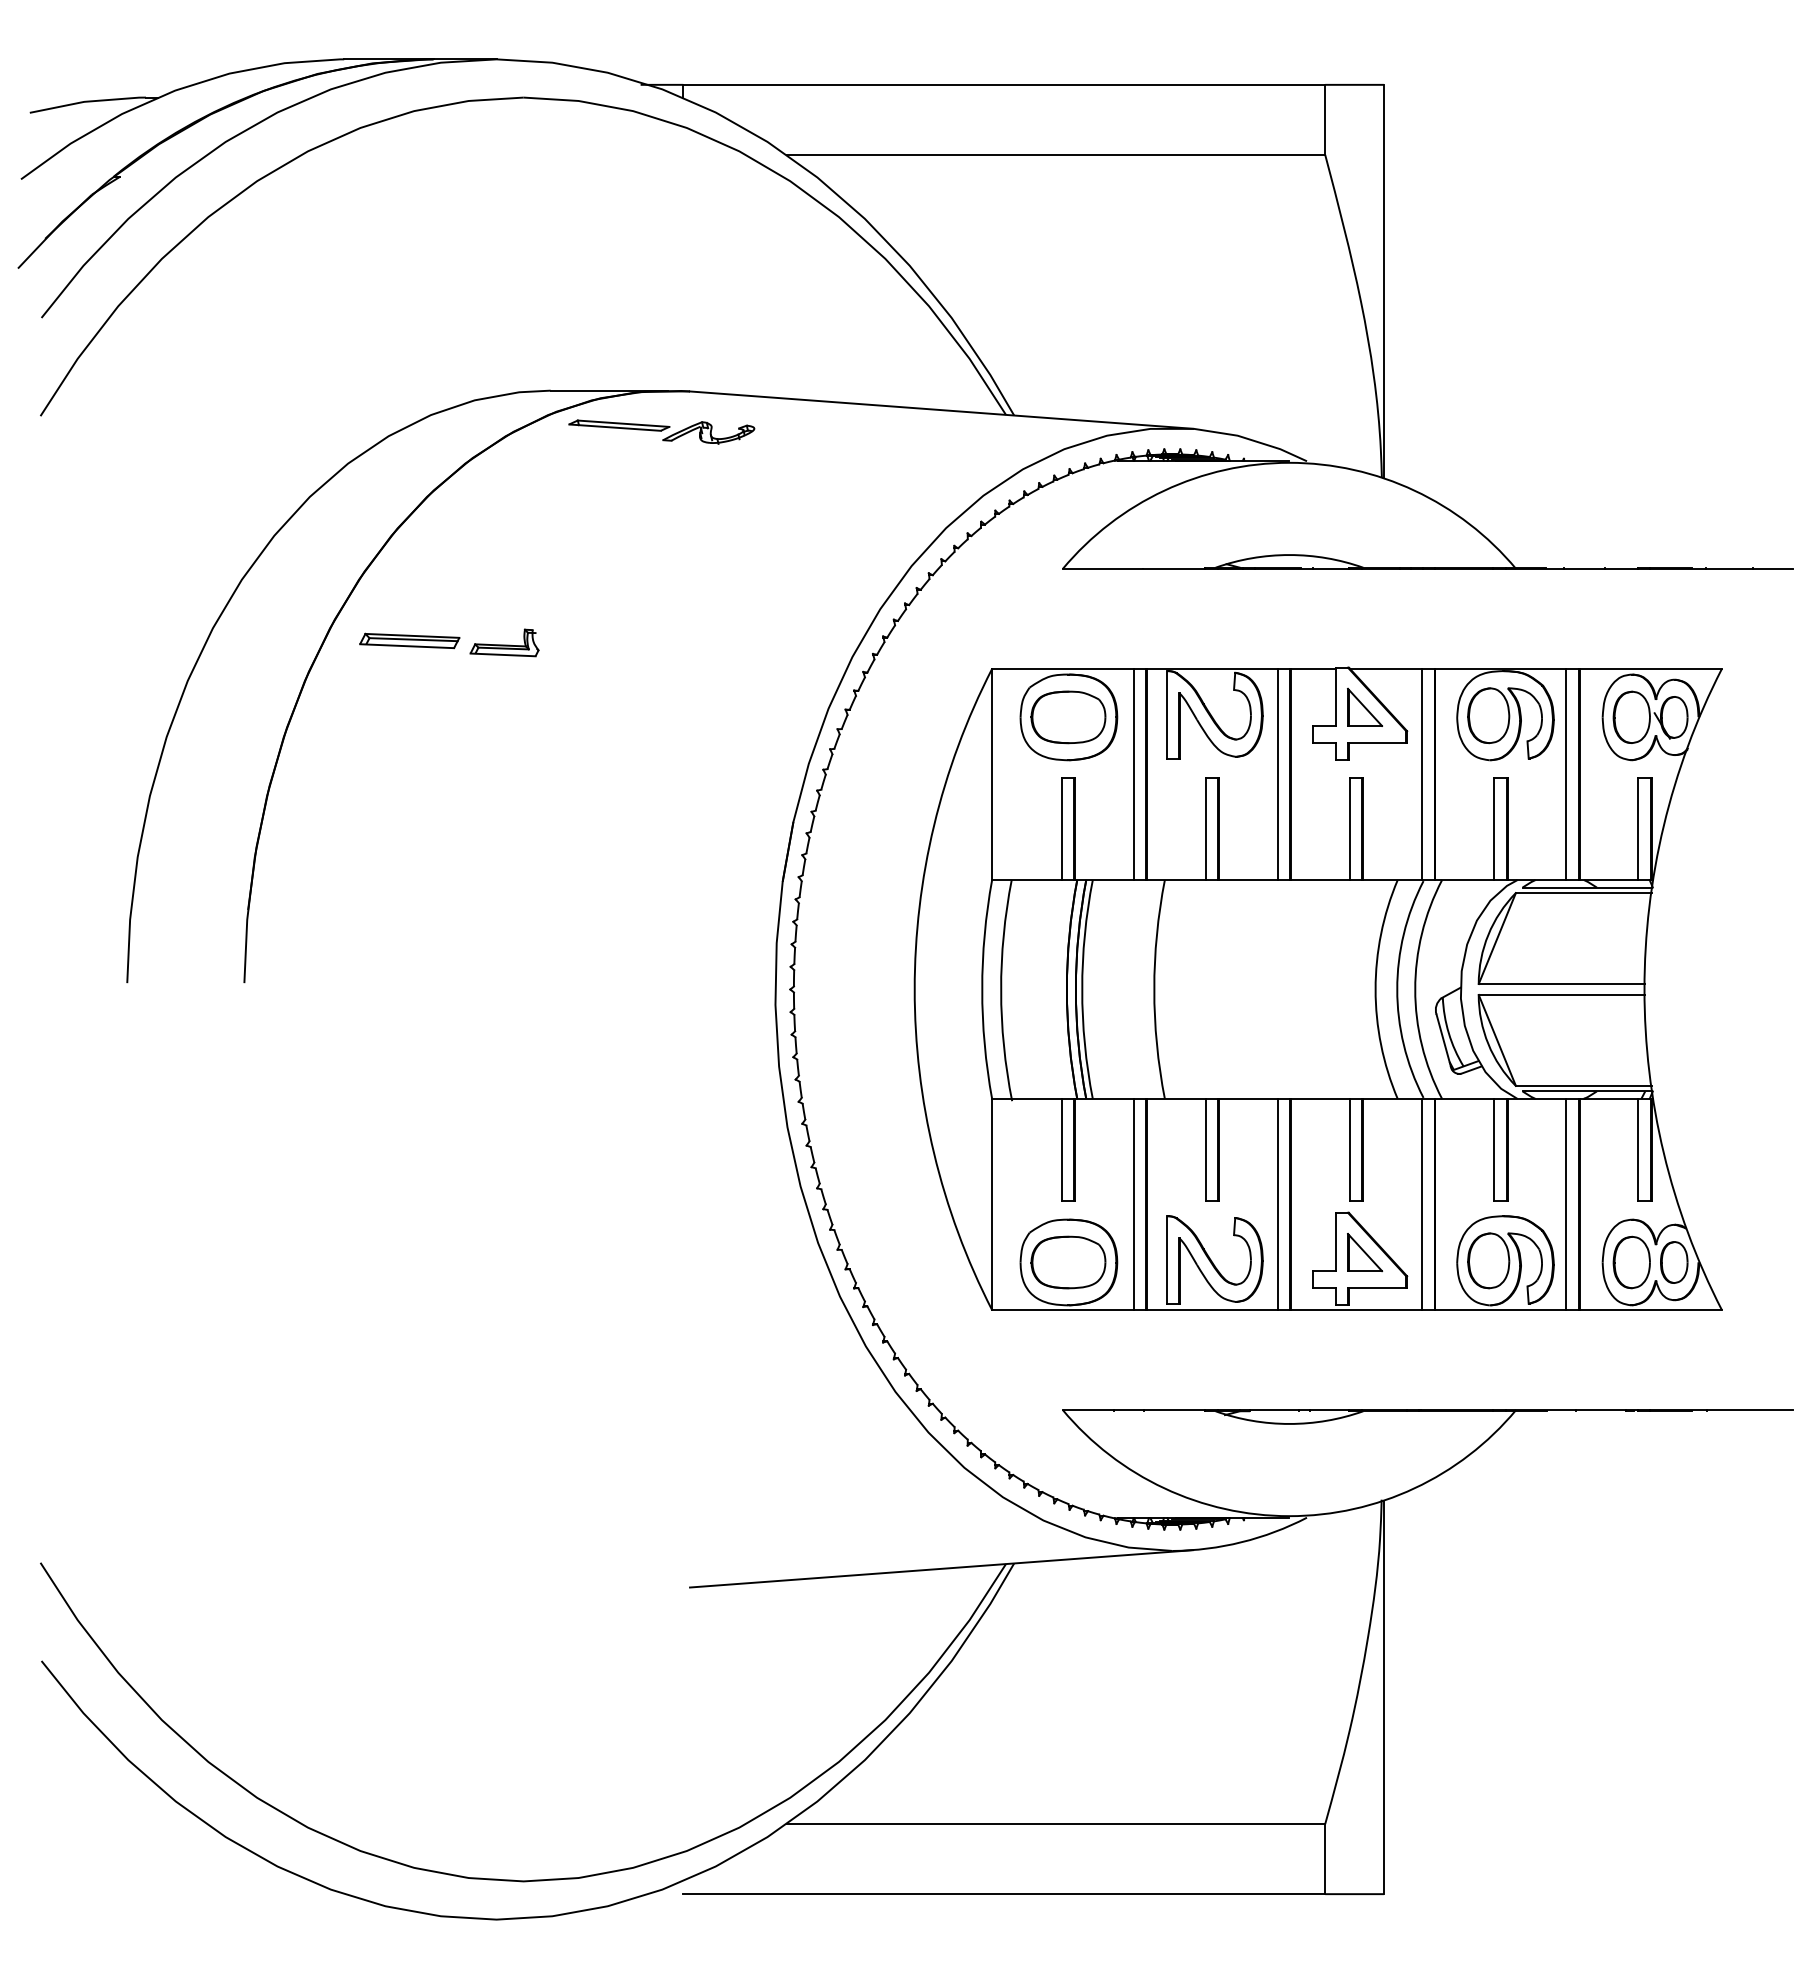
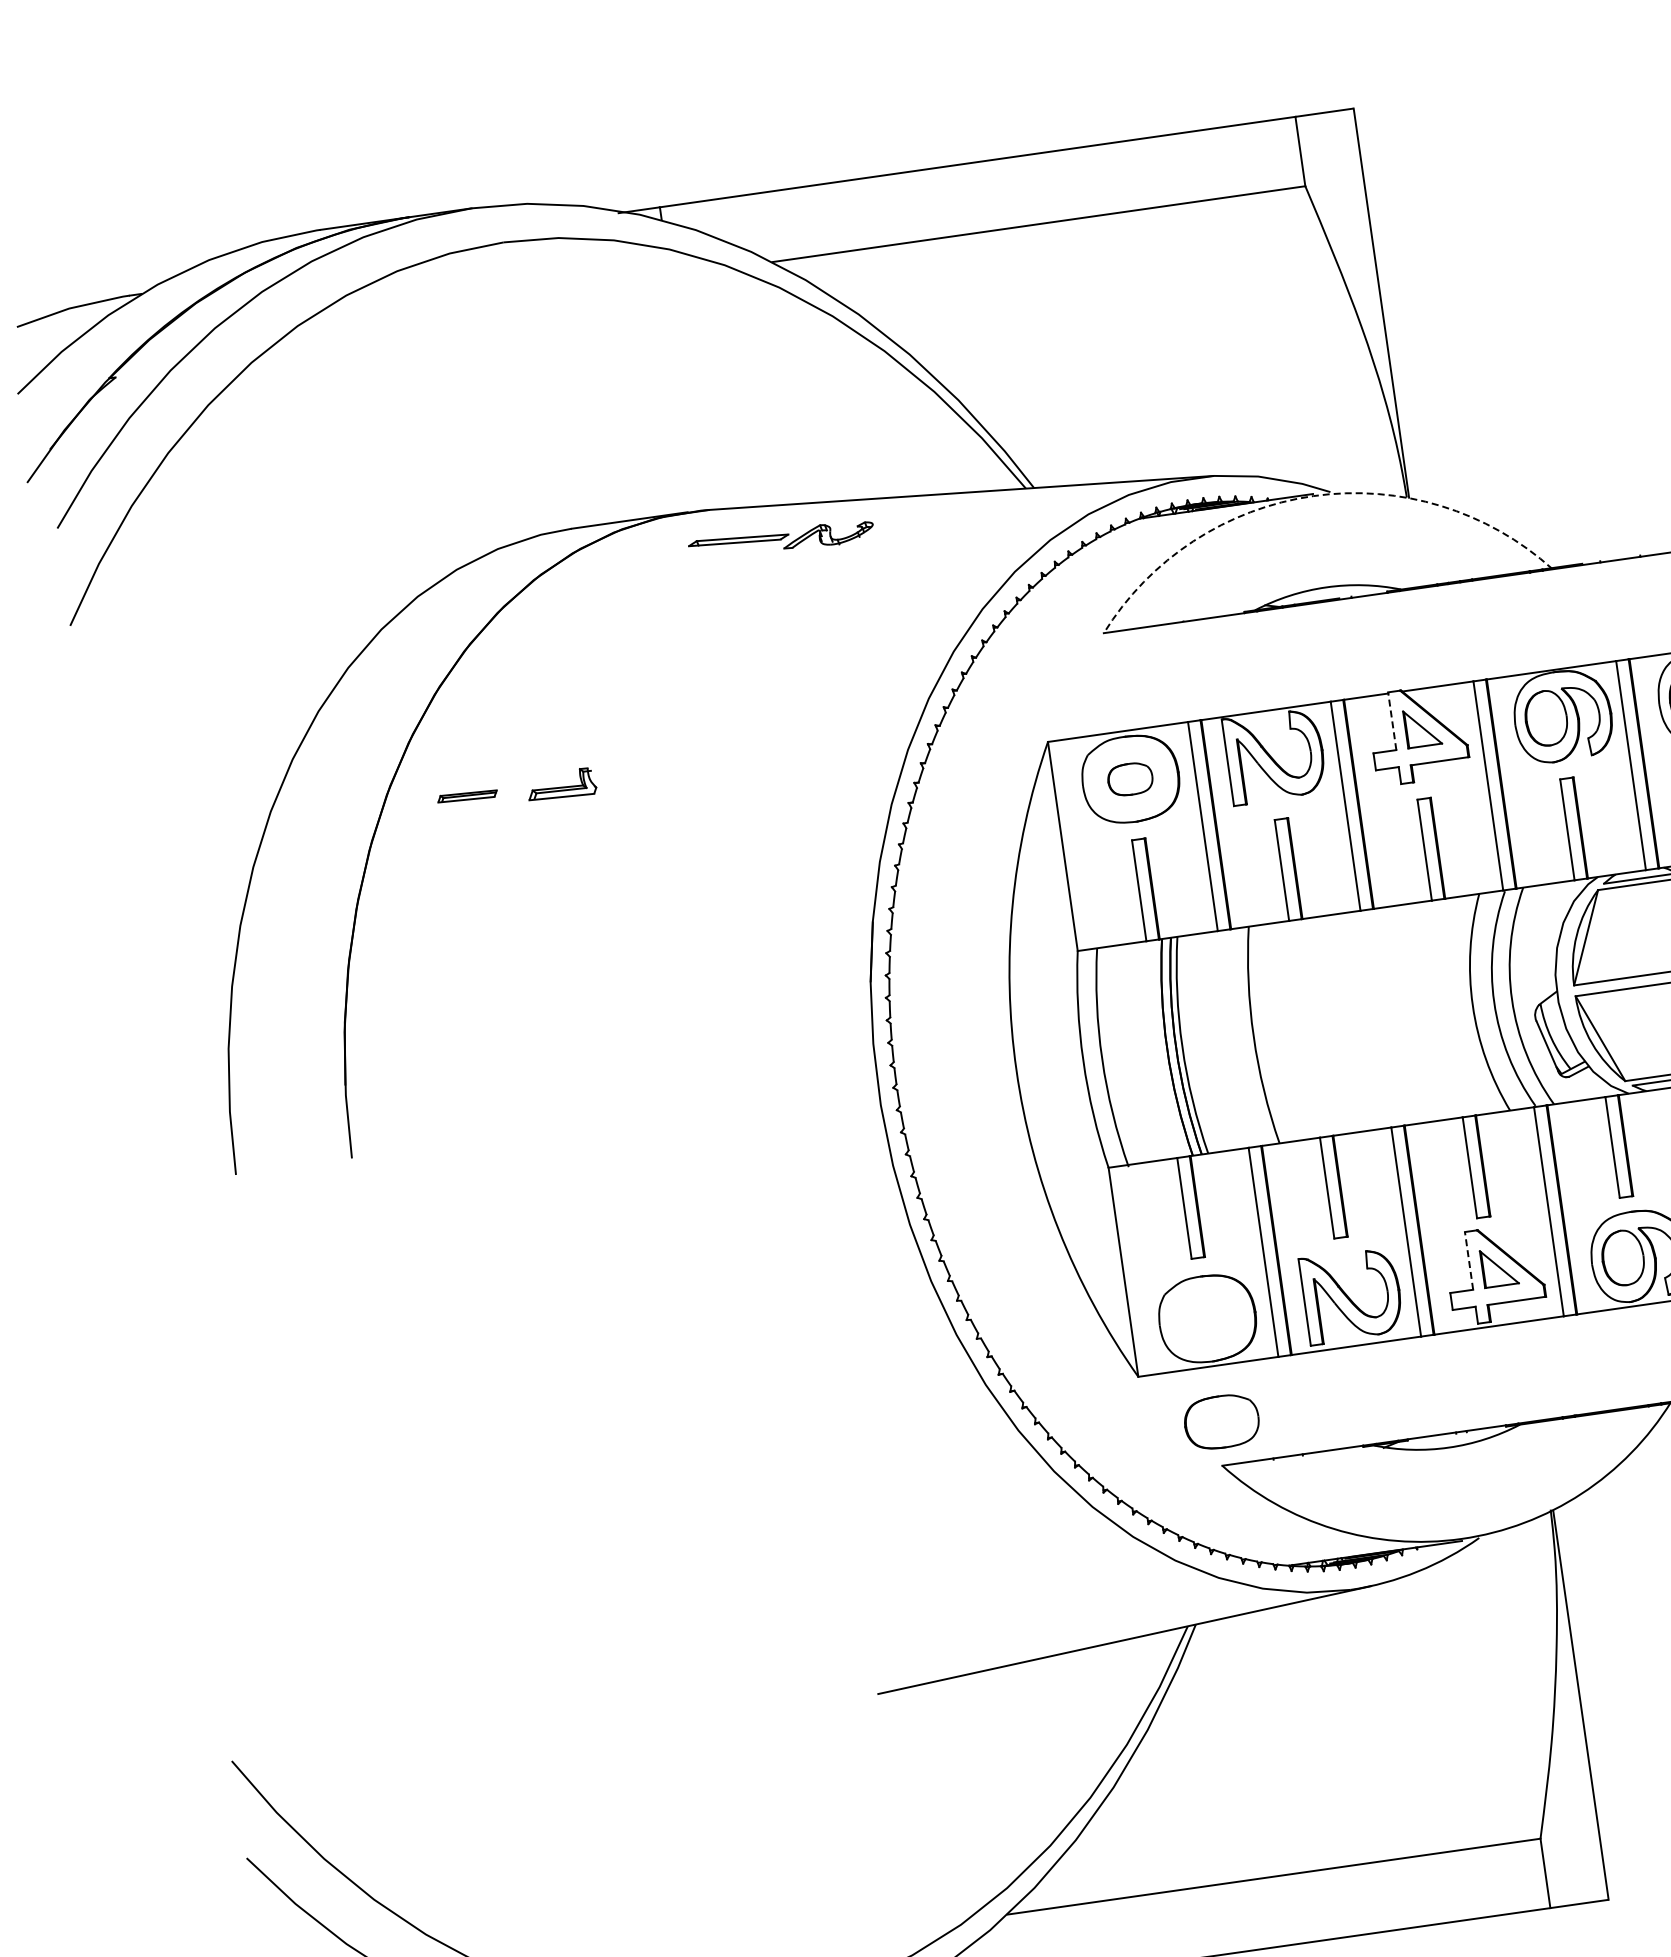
part: (661, 431) -> (781, 540), moved
arc: (1289, 462) -> (1313, 495), solid -> dashed
part: (409, 640) -> (467, 795), size x0.6
line: (1335, 696) -> (1391, 720), solid -> dashed
part: (1068, 717) -> (1130, 779), size x0.6
line: (1335, 1241) -> (1468, 1260), solid -> dashed
part: (1068, 1262) -> (1221, 1421), moved

